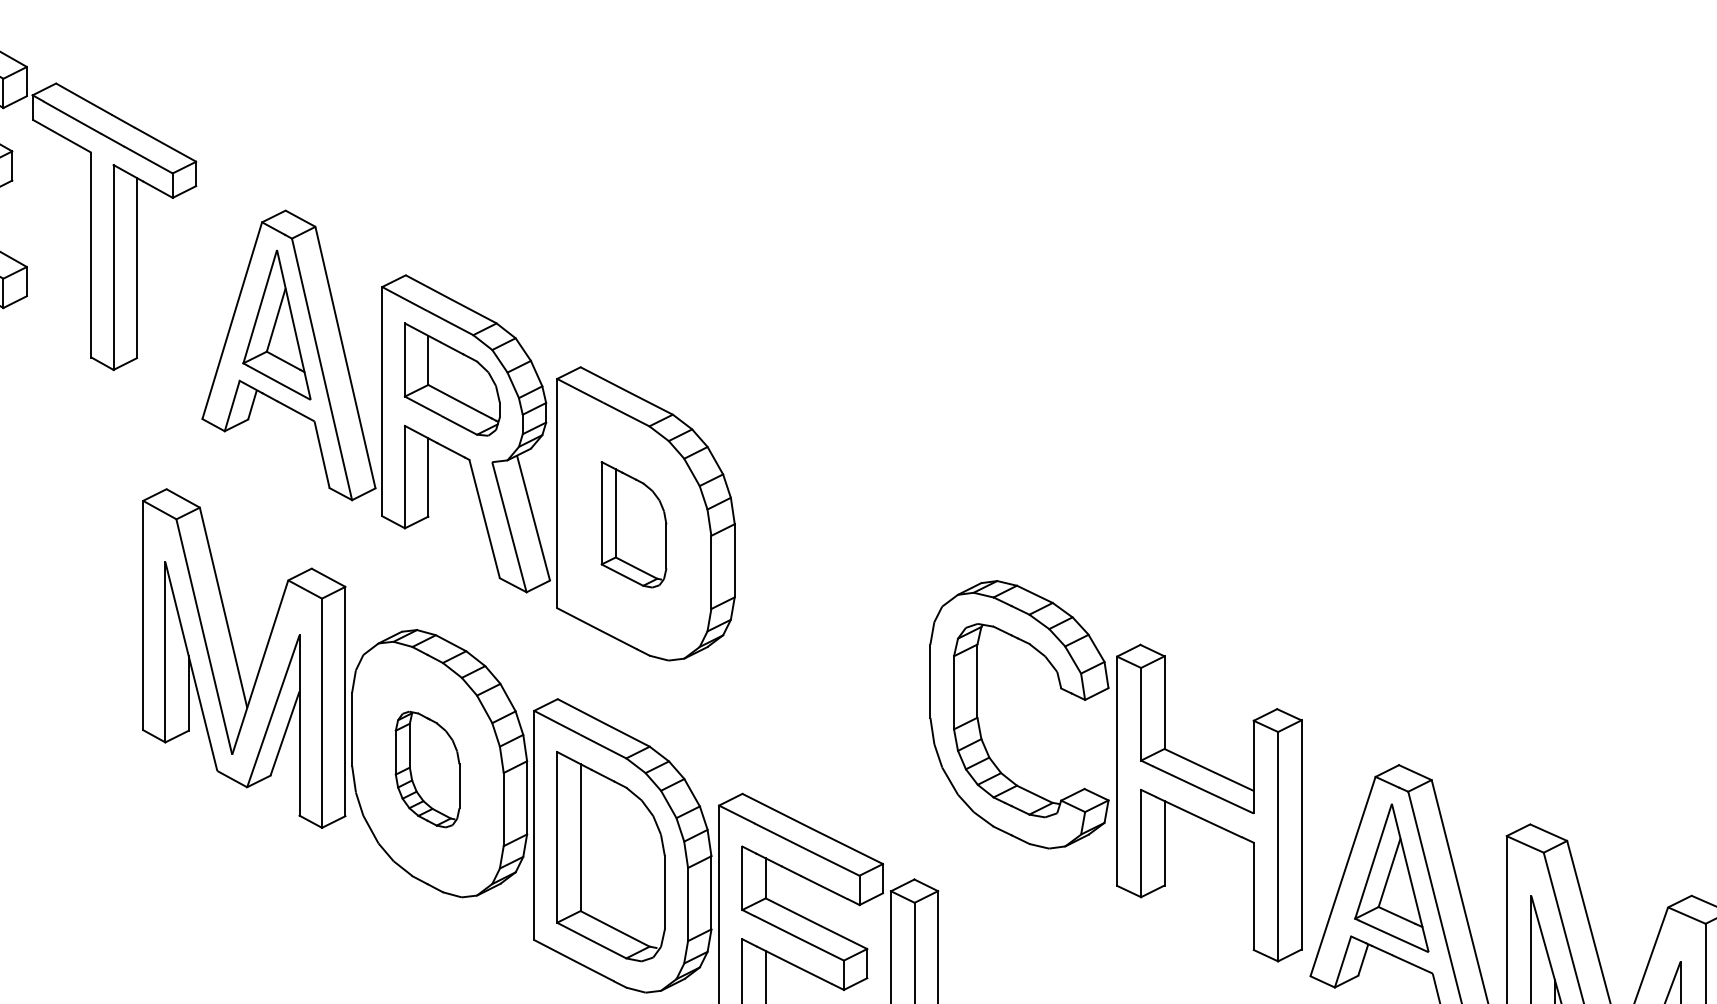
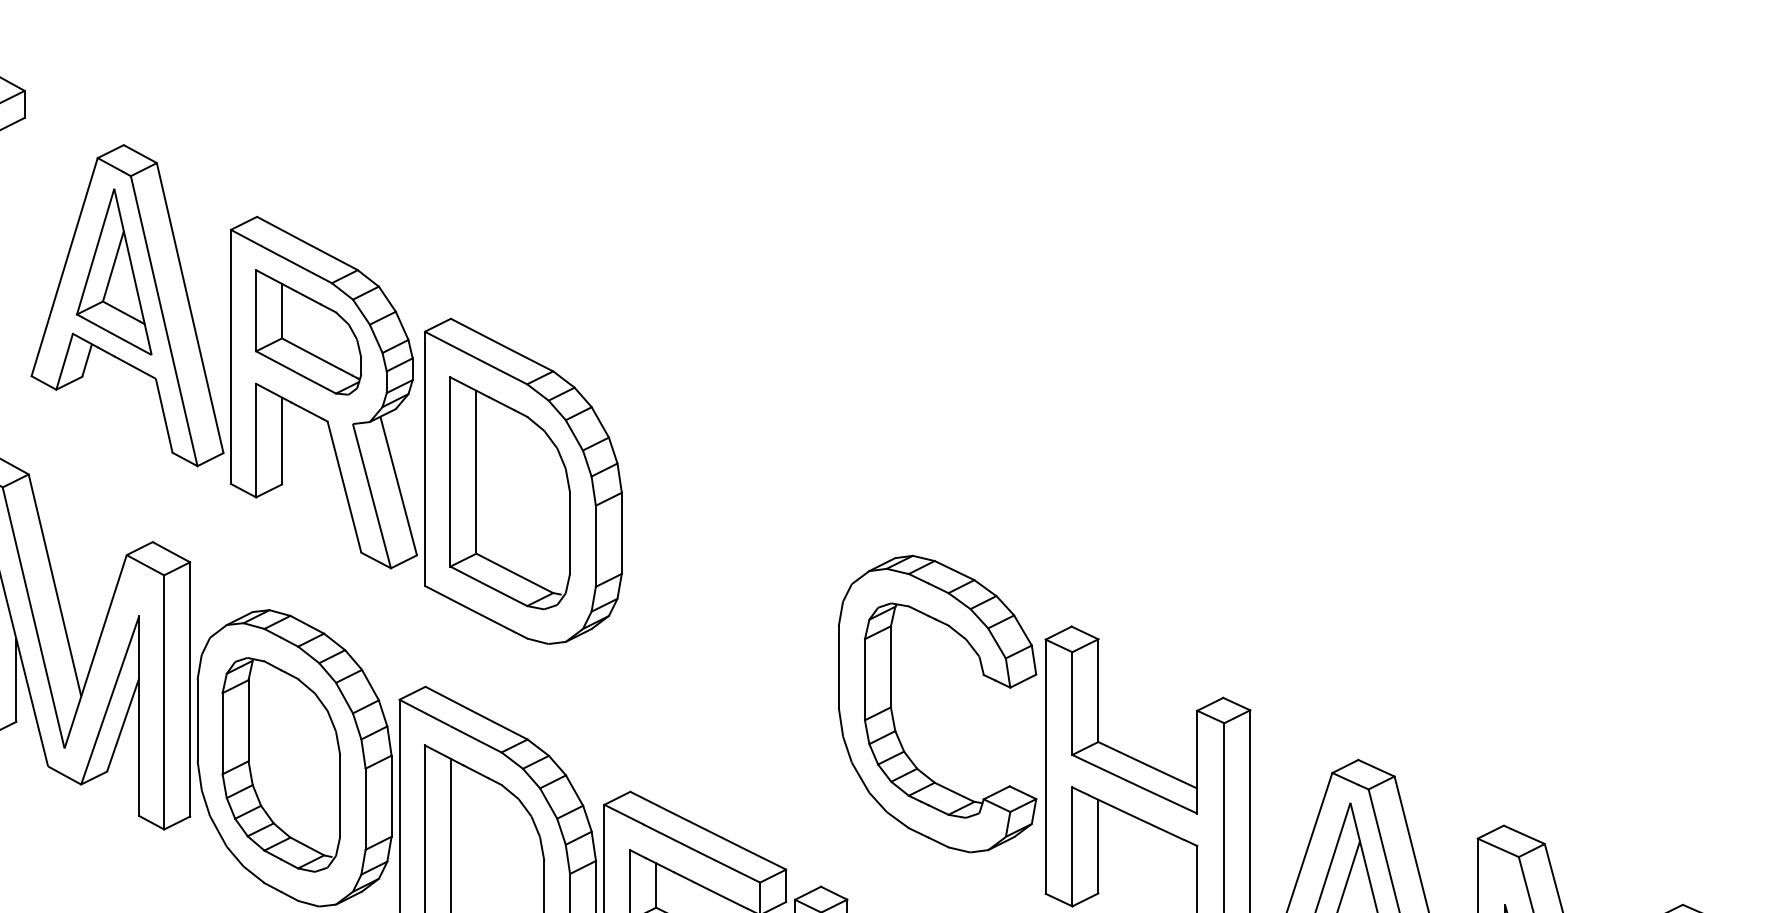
part: (633, 524) -> (509, 493), size x1.67
part: (427, 769) -> (281, 764), size x1.67

